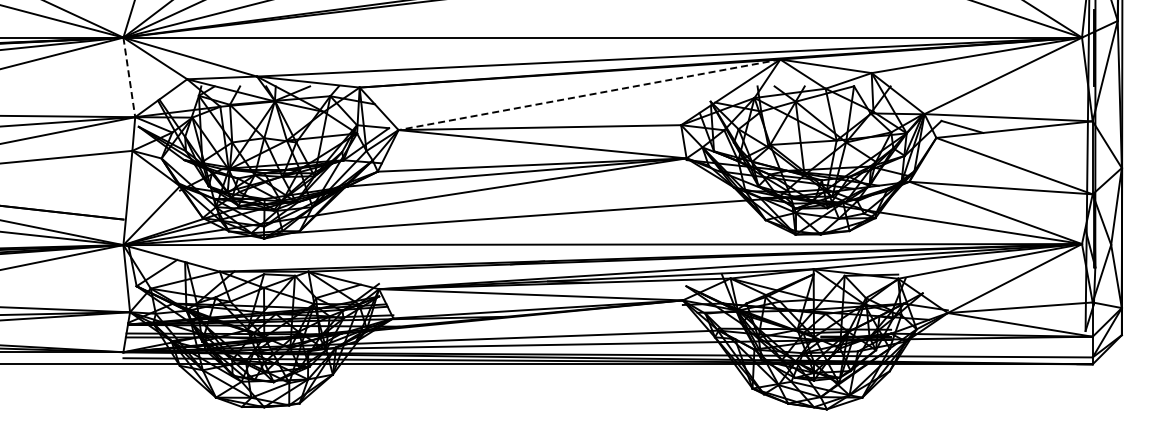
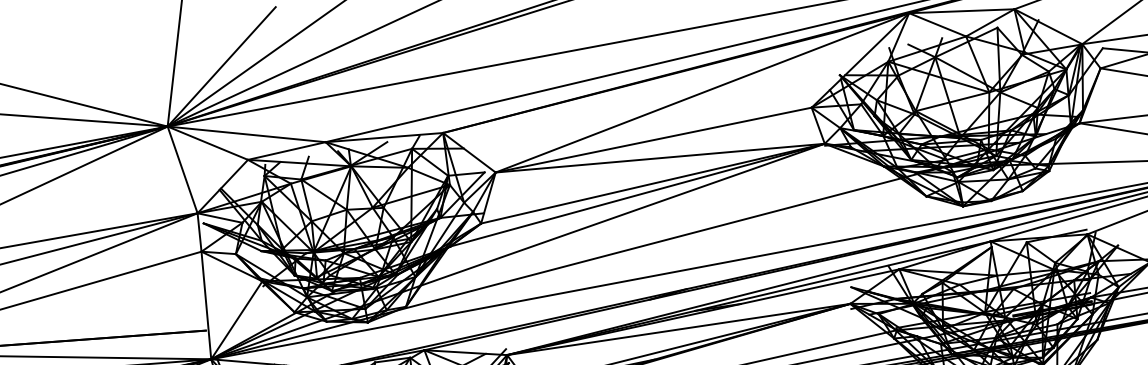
line: (129, 77) -> (182, 169), dashed -> solid
line: (588, 94) -> (701, 92), dashed -> solid

